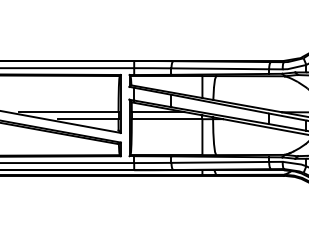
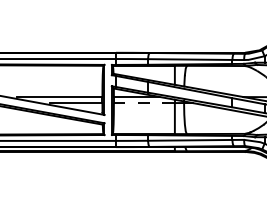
line: (166, 119) -> (143, 103), solid -> dashed

